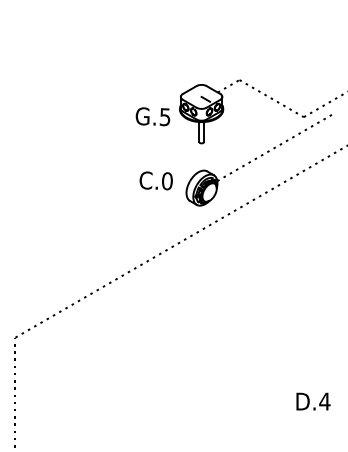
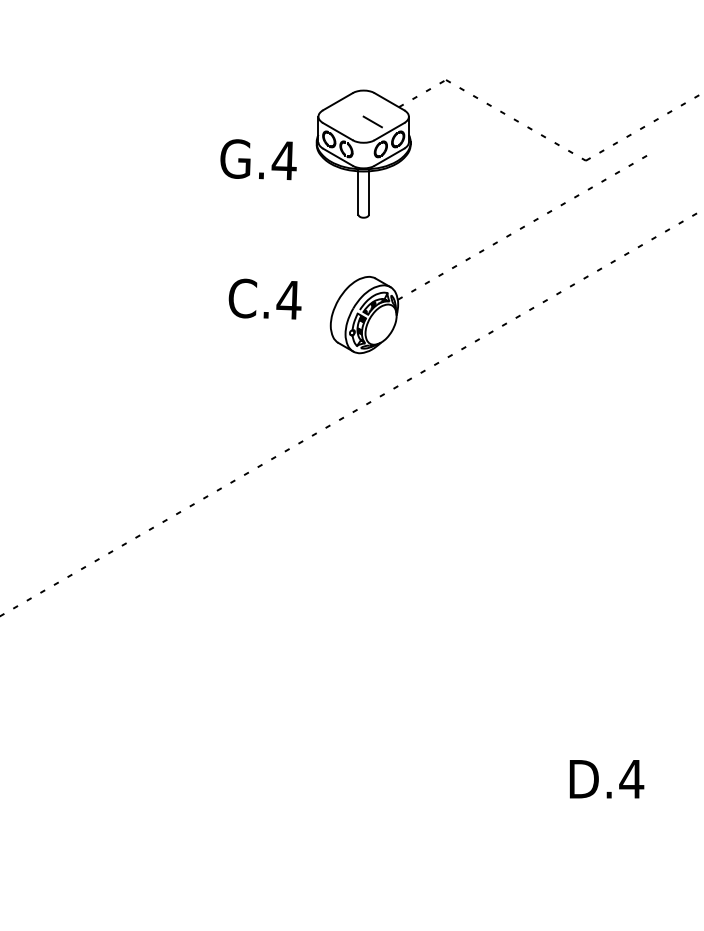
text: (164, 117) -> (282, 161), G.5 -> G.4
text: (166, 181) -> (287, 300), C.0 -> C.4

